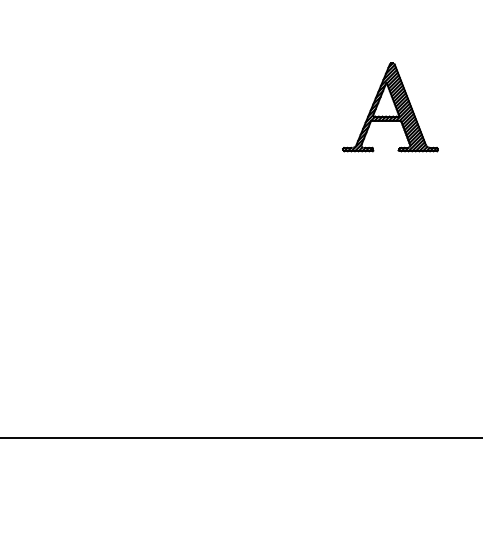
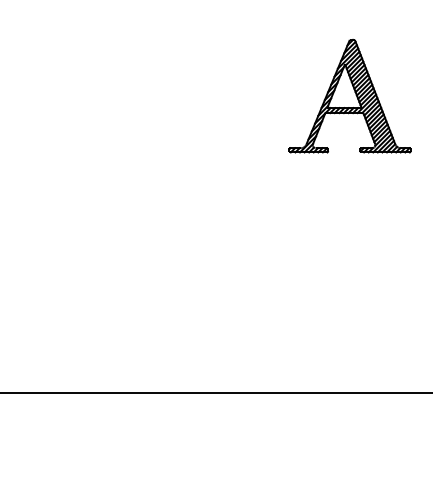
part: (390, 107) -> (350, 96), size x1.43

